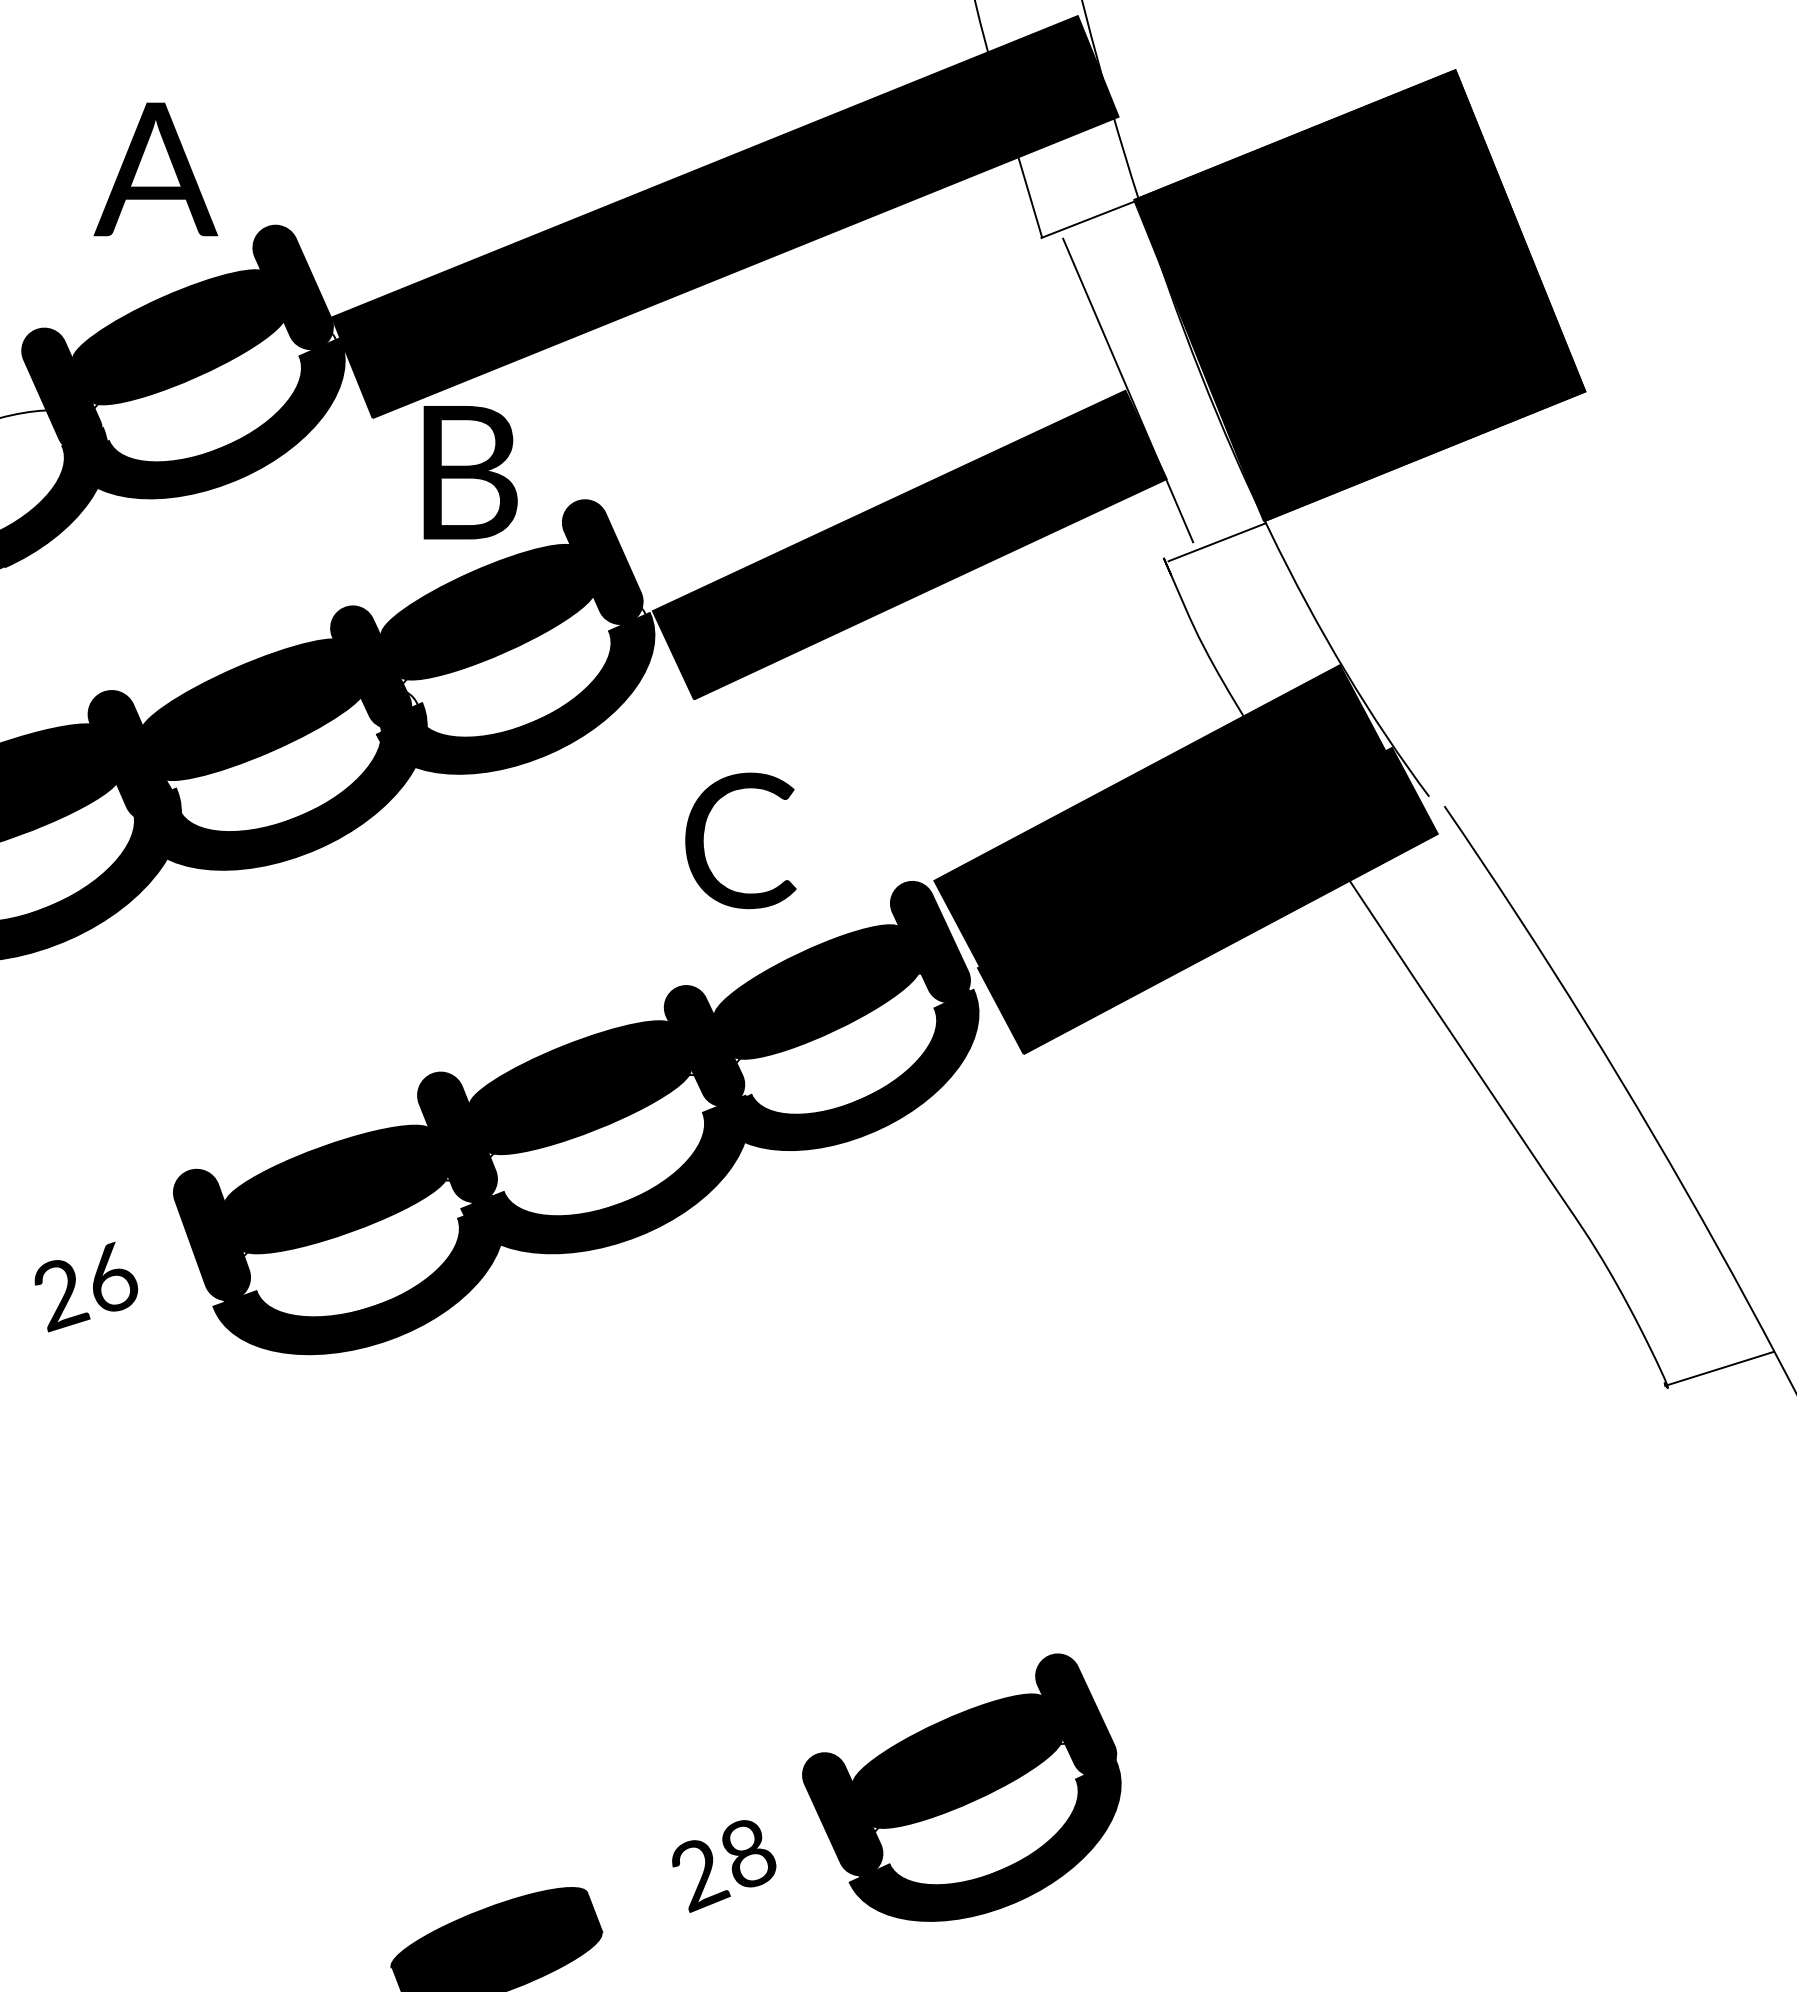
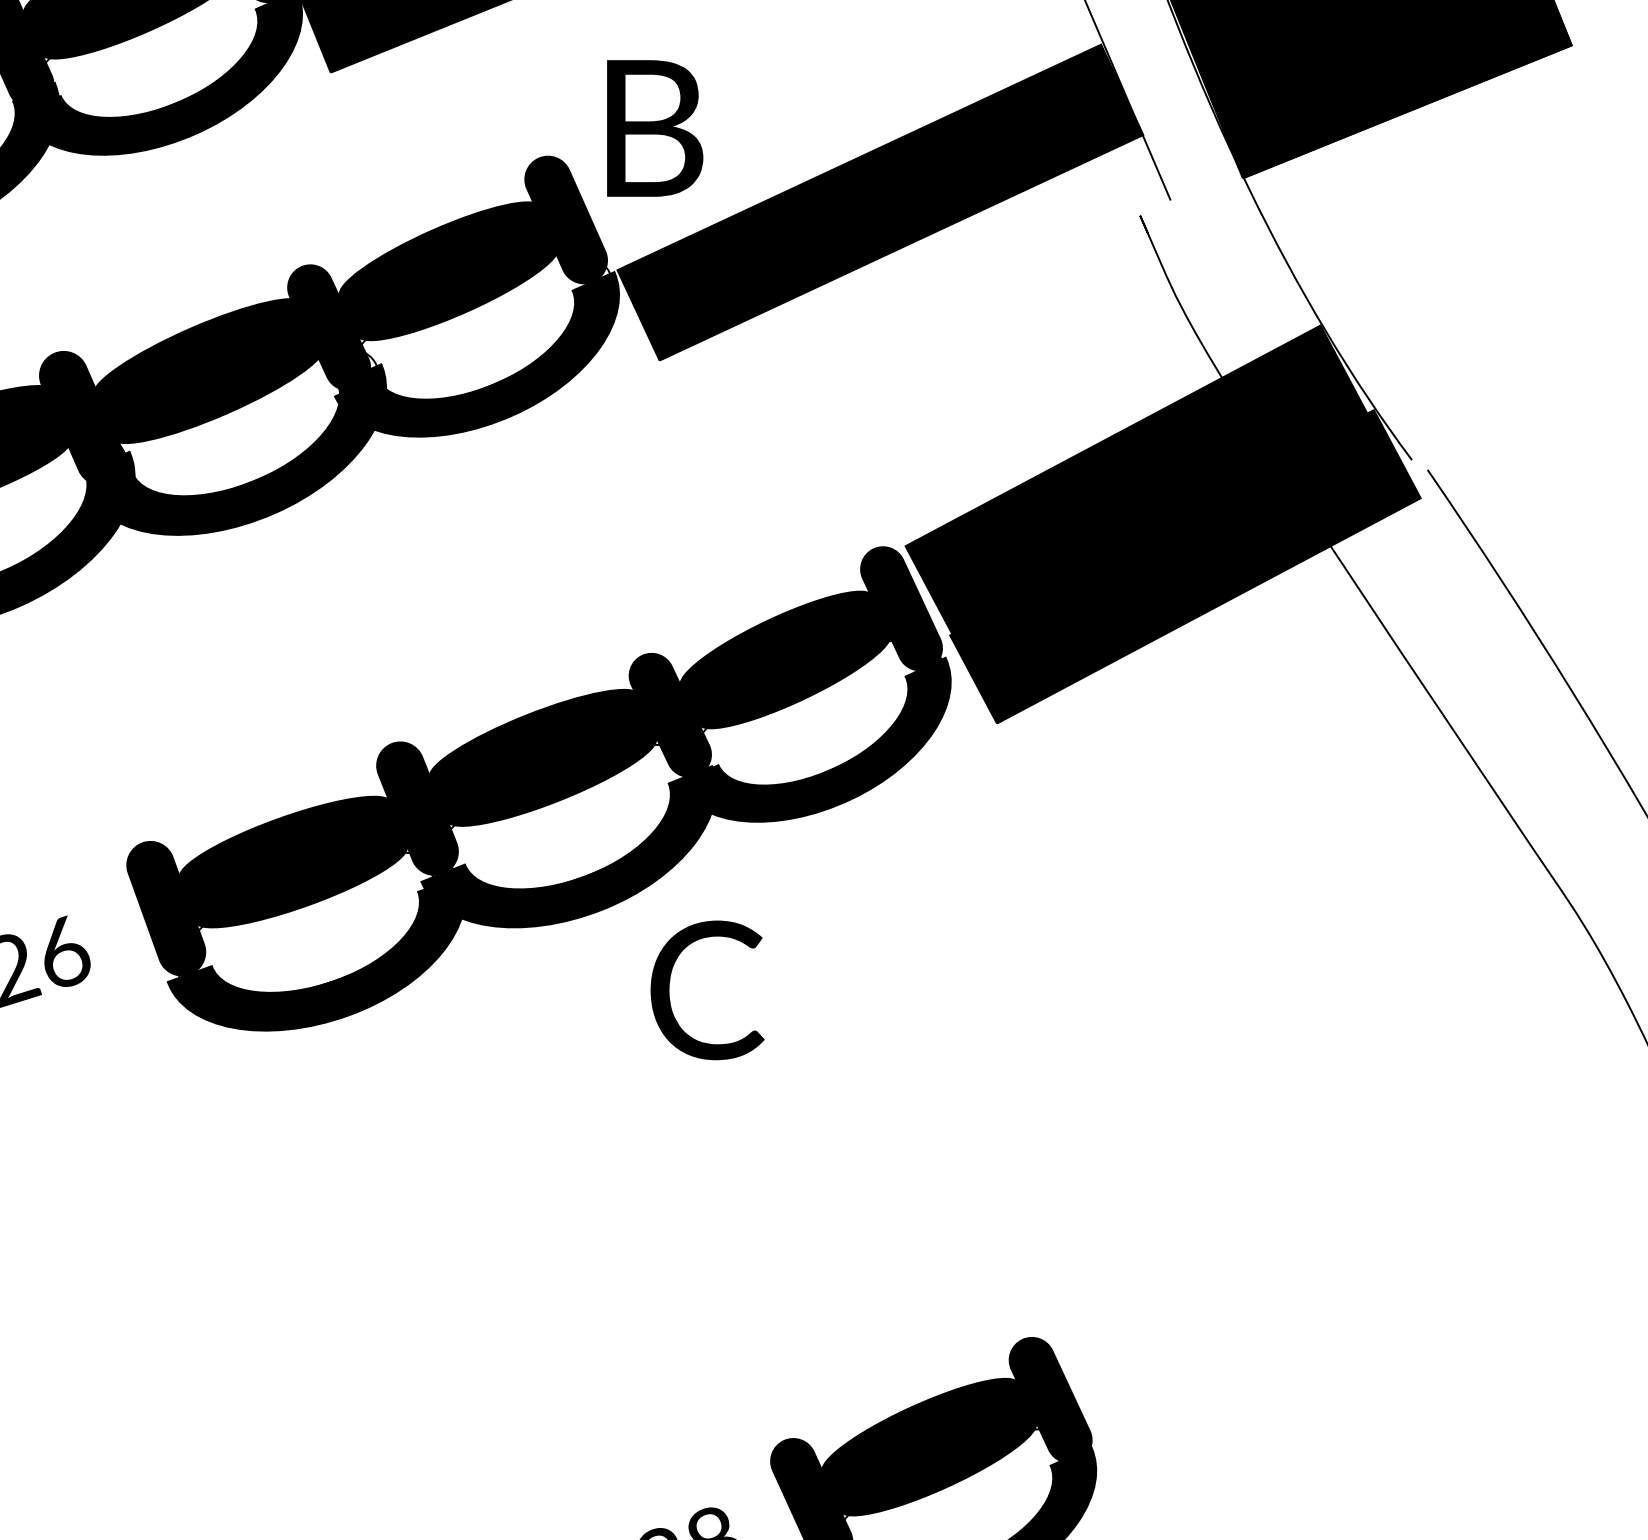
text: (470, 472) -> (654, 128), moved
line: (1216, 542) -> (1194, 199), removed
text: (740, 840) -> (707, 990), moved

